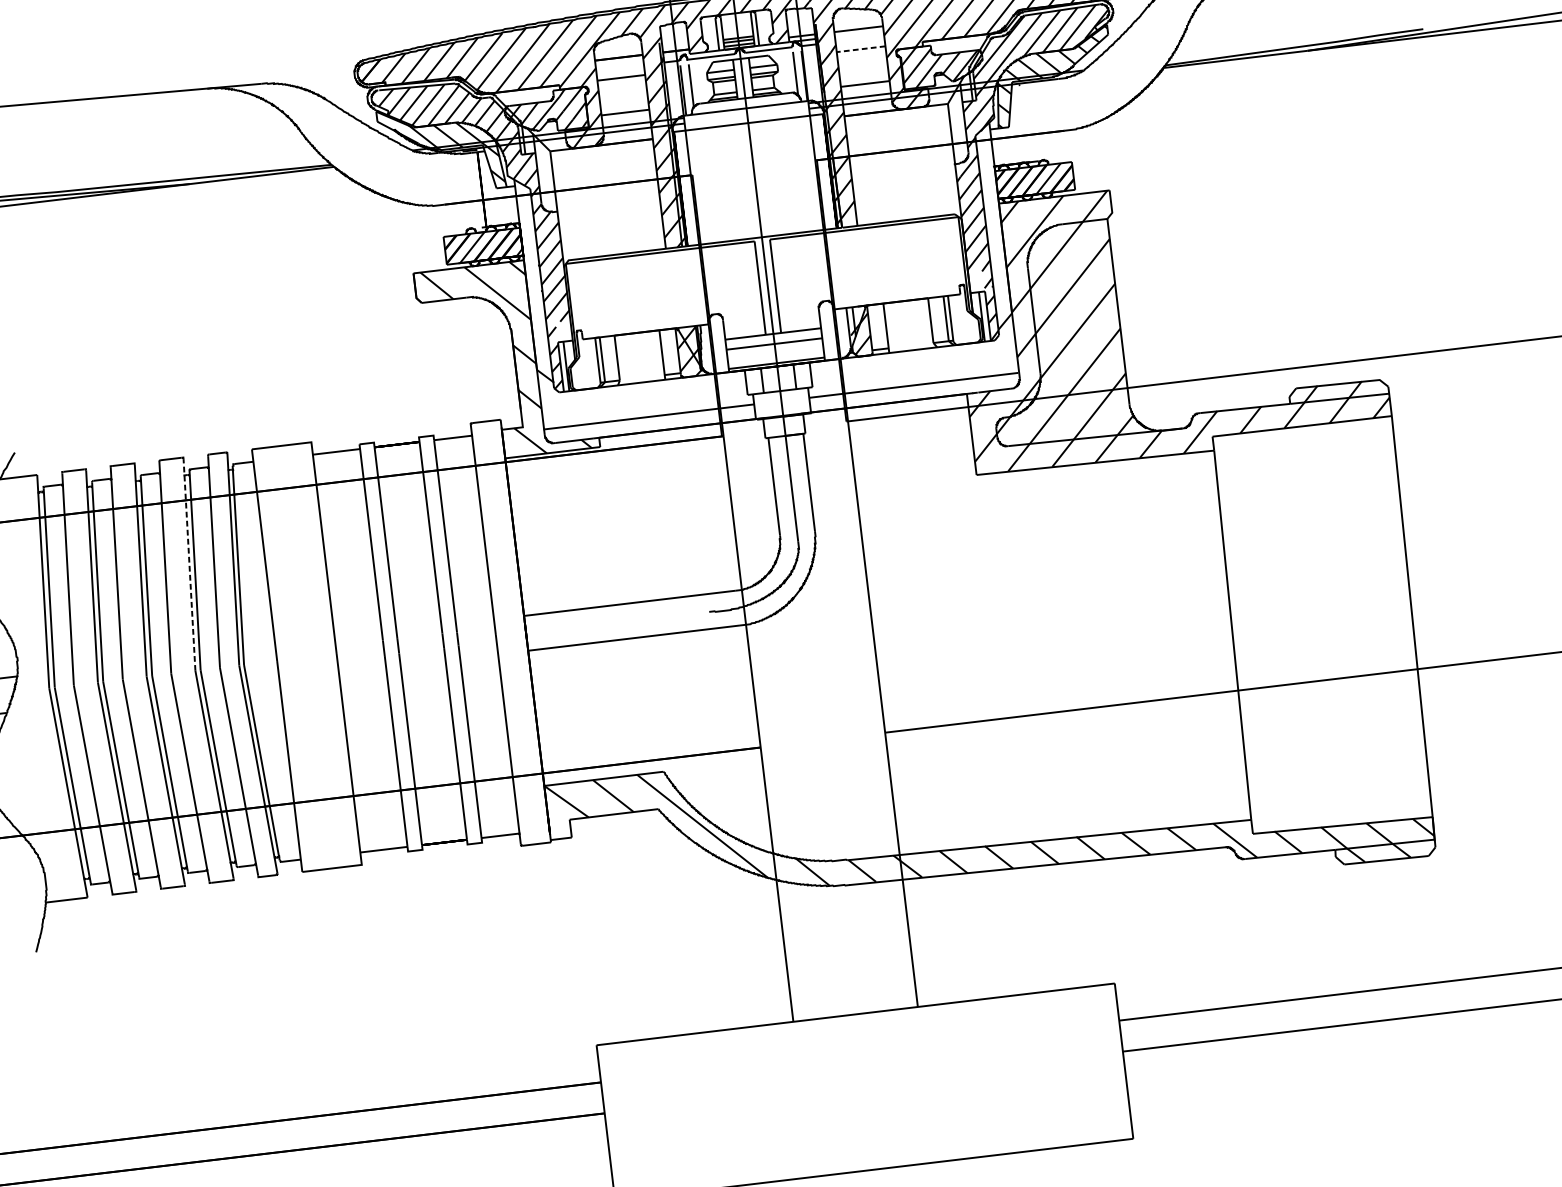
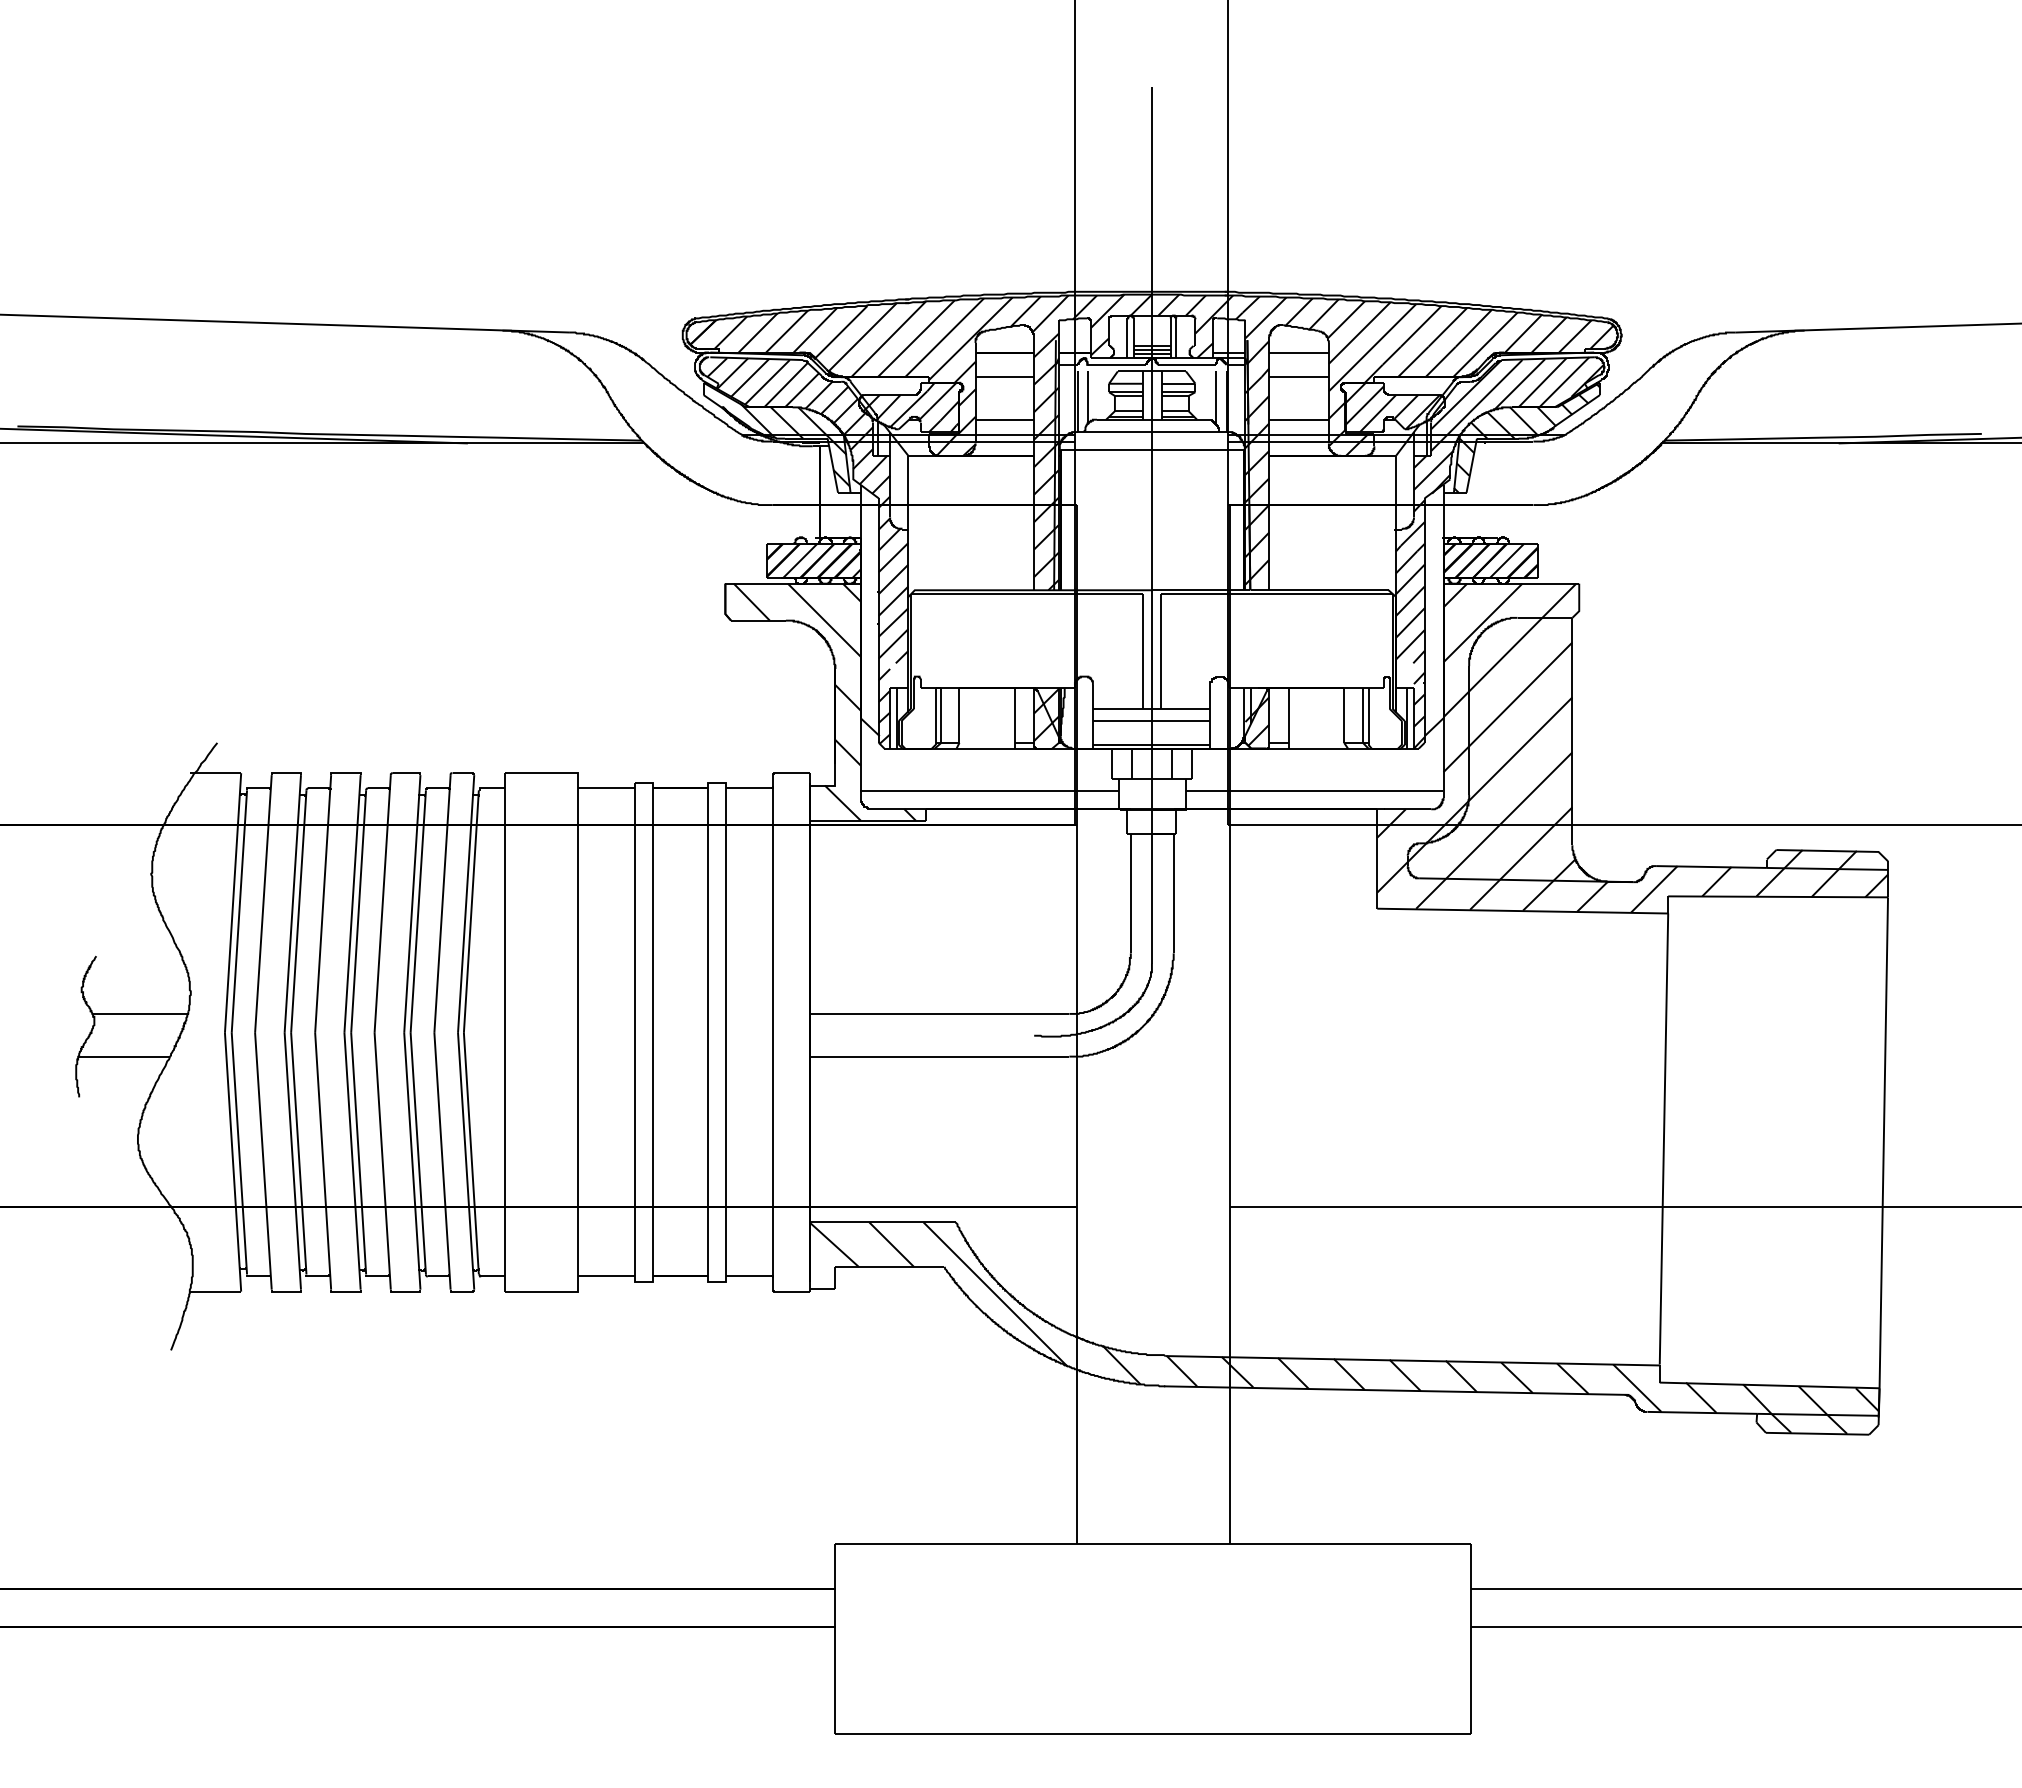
line: (861, 49) -> (1299, 377), dashed -> solid
line: (189, 564) -> (412, 903), dashed -> solid

